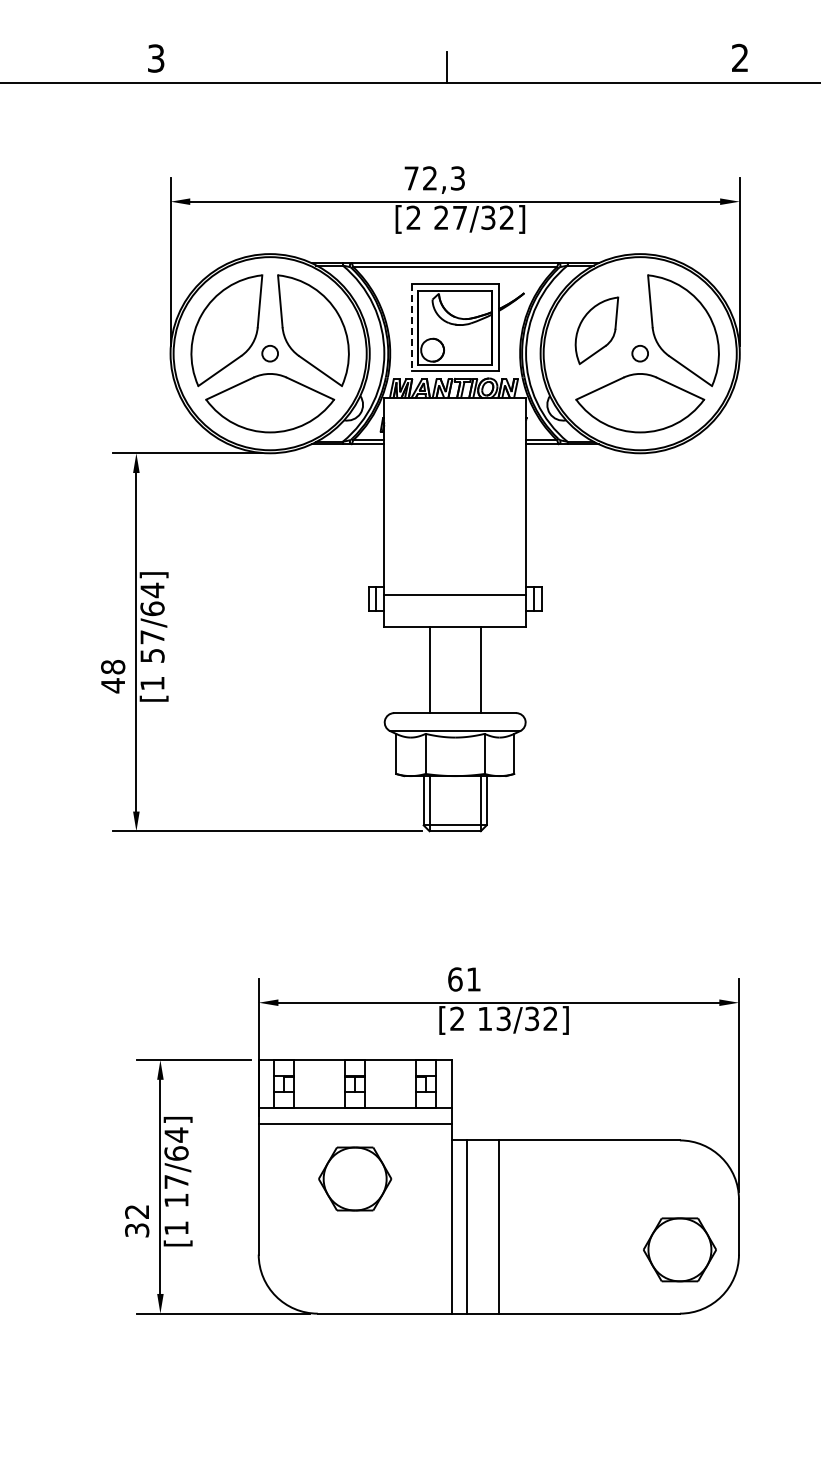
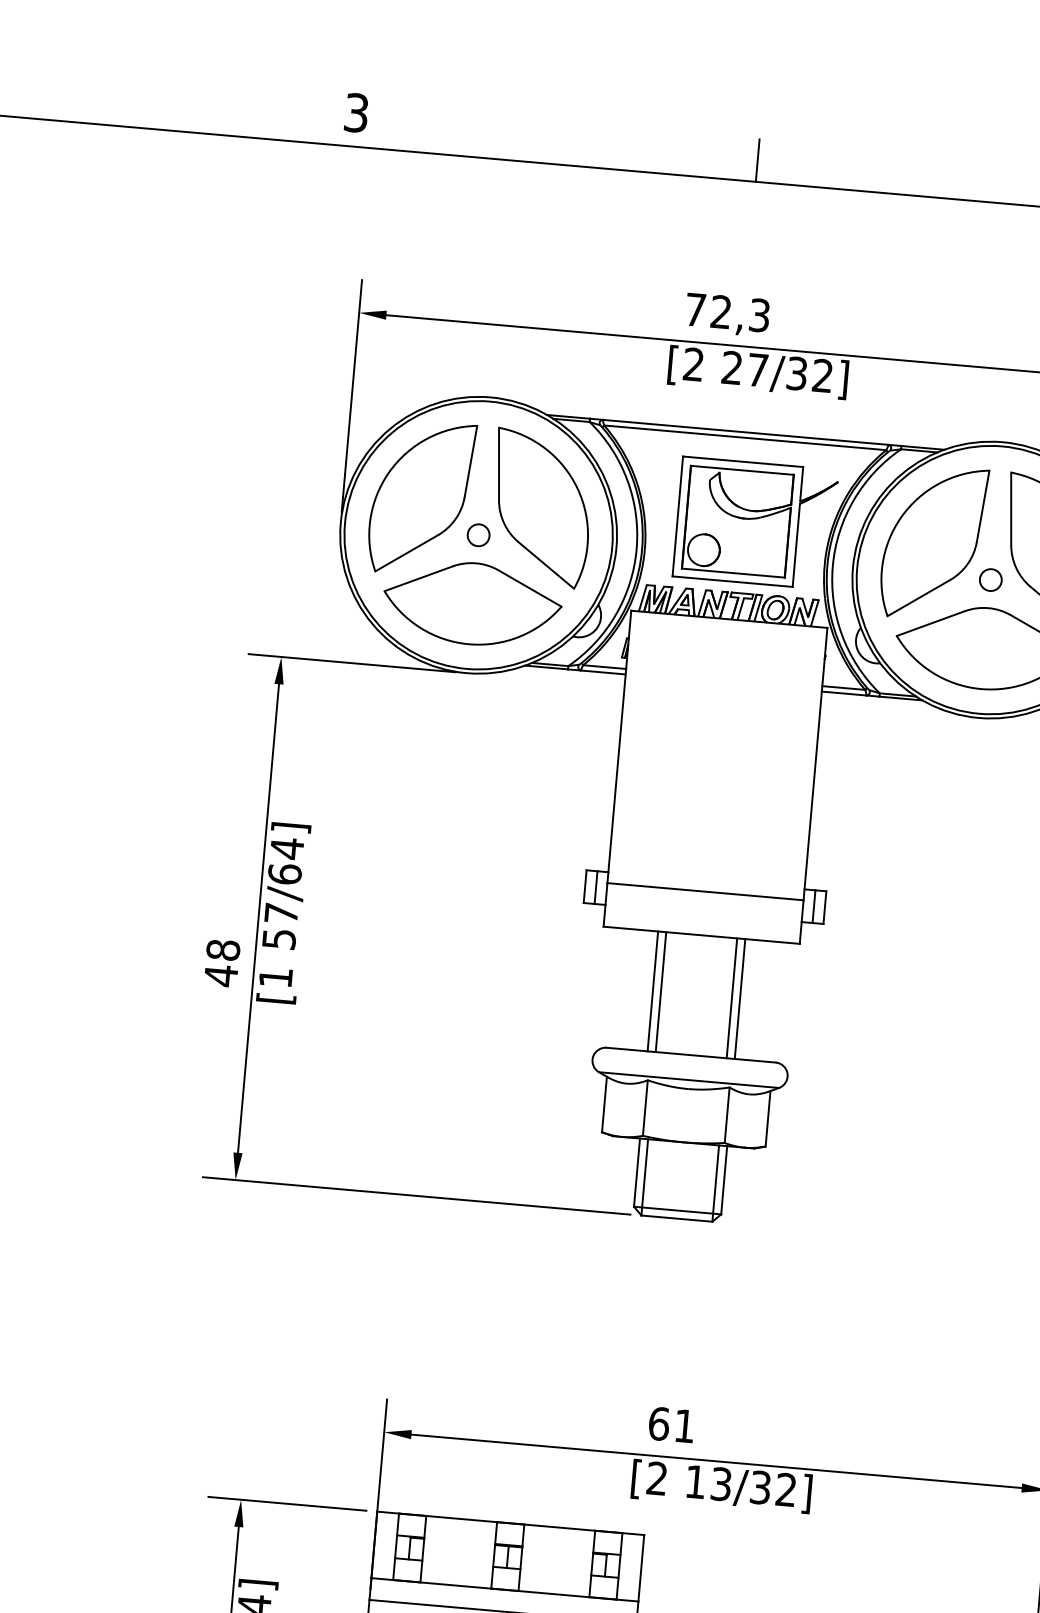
line: (411, 328) -> (677, 517), dashed -> solid
part: (596, 330) -> (933, 542), size x1.67
line: (423, 669) -> (652, 990), added
line: (486, 669) -> (739, 998), added

